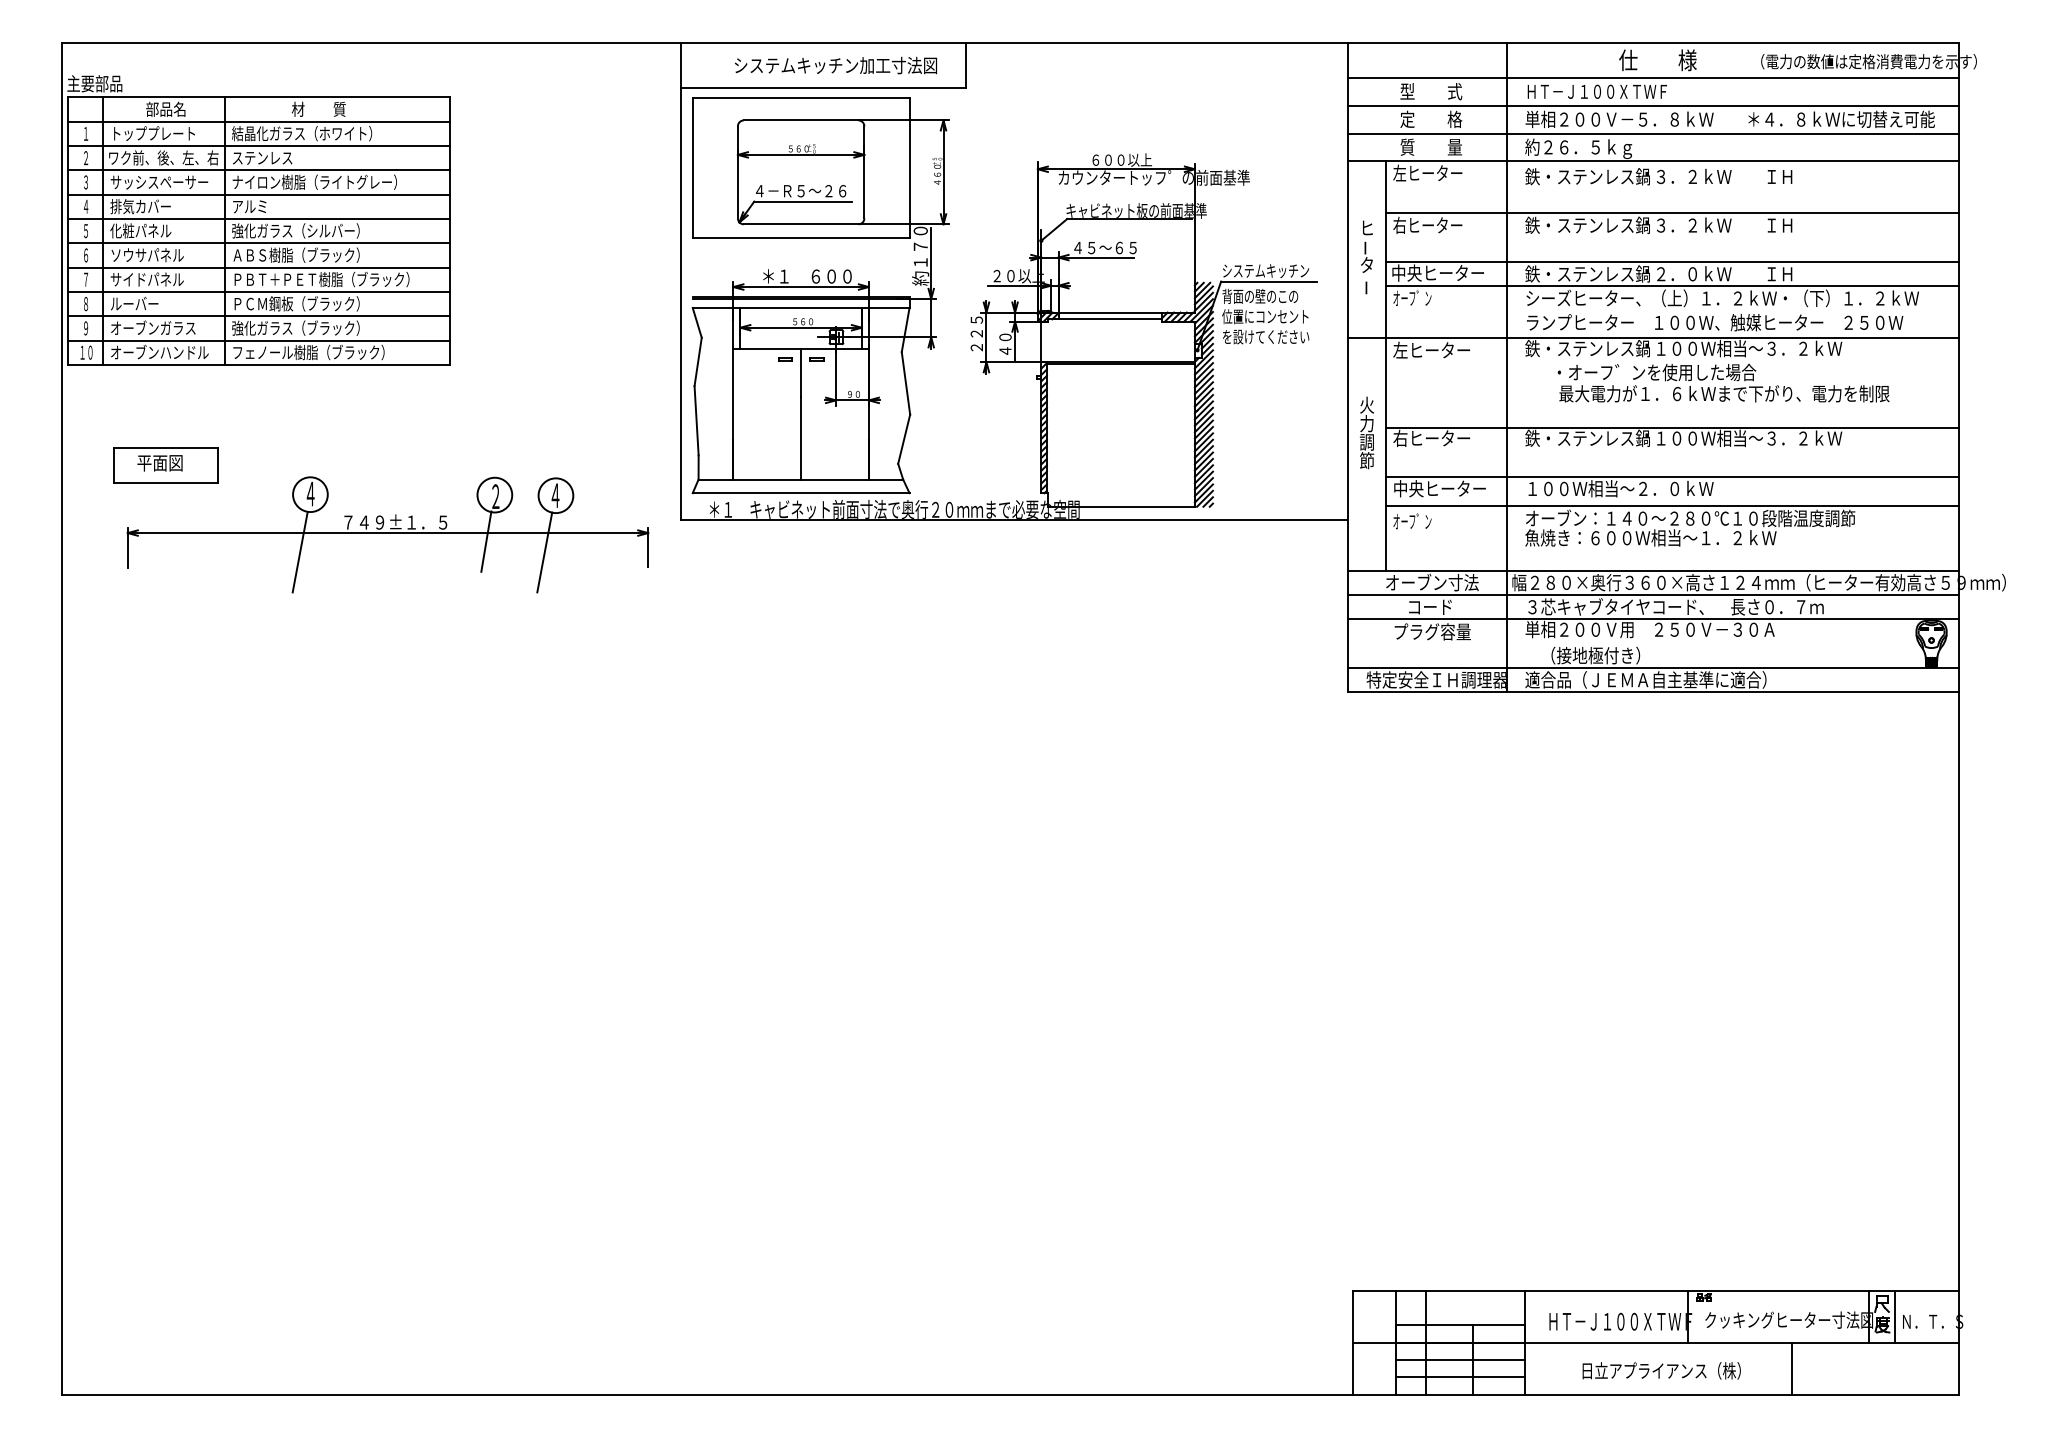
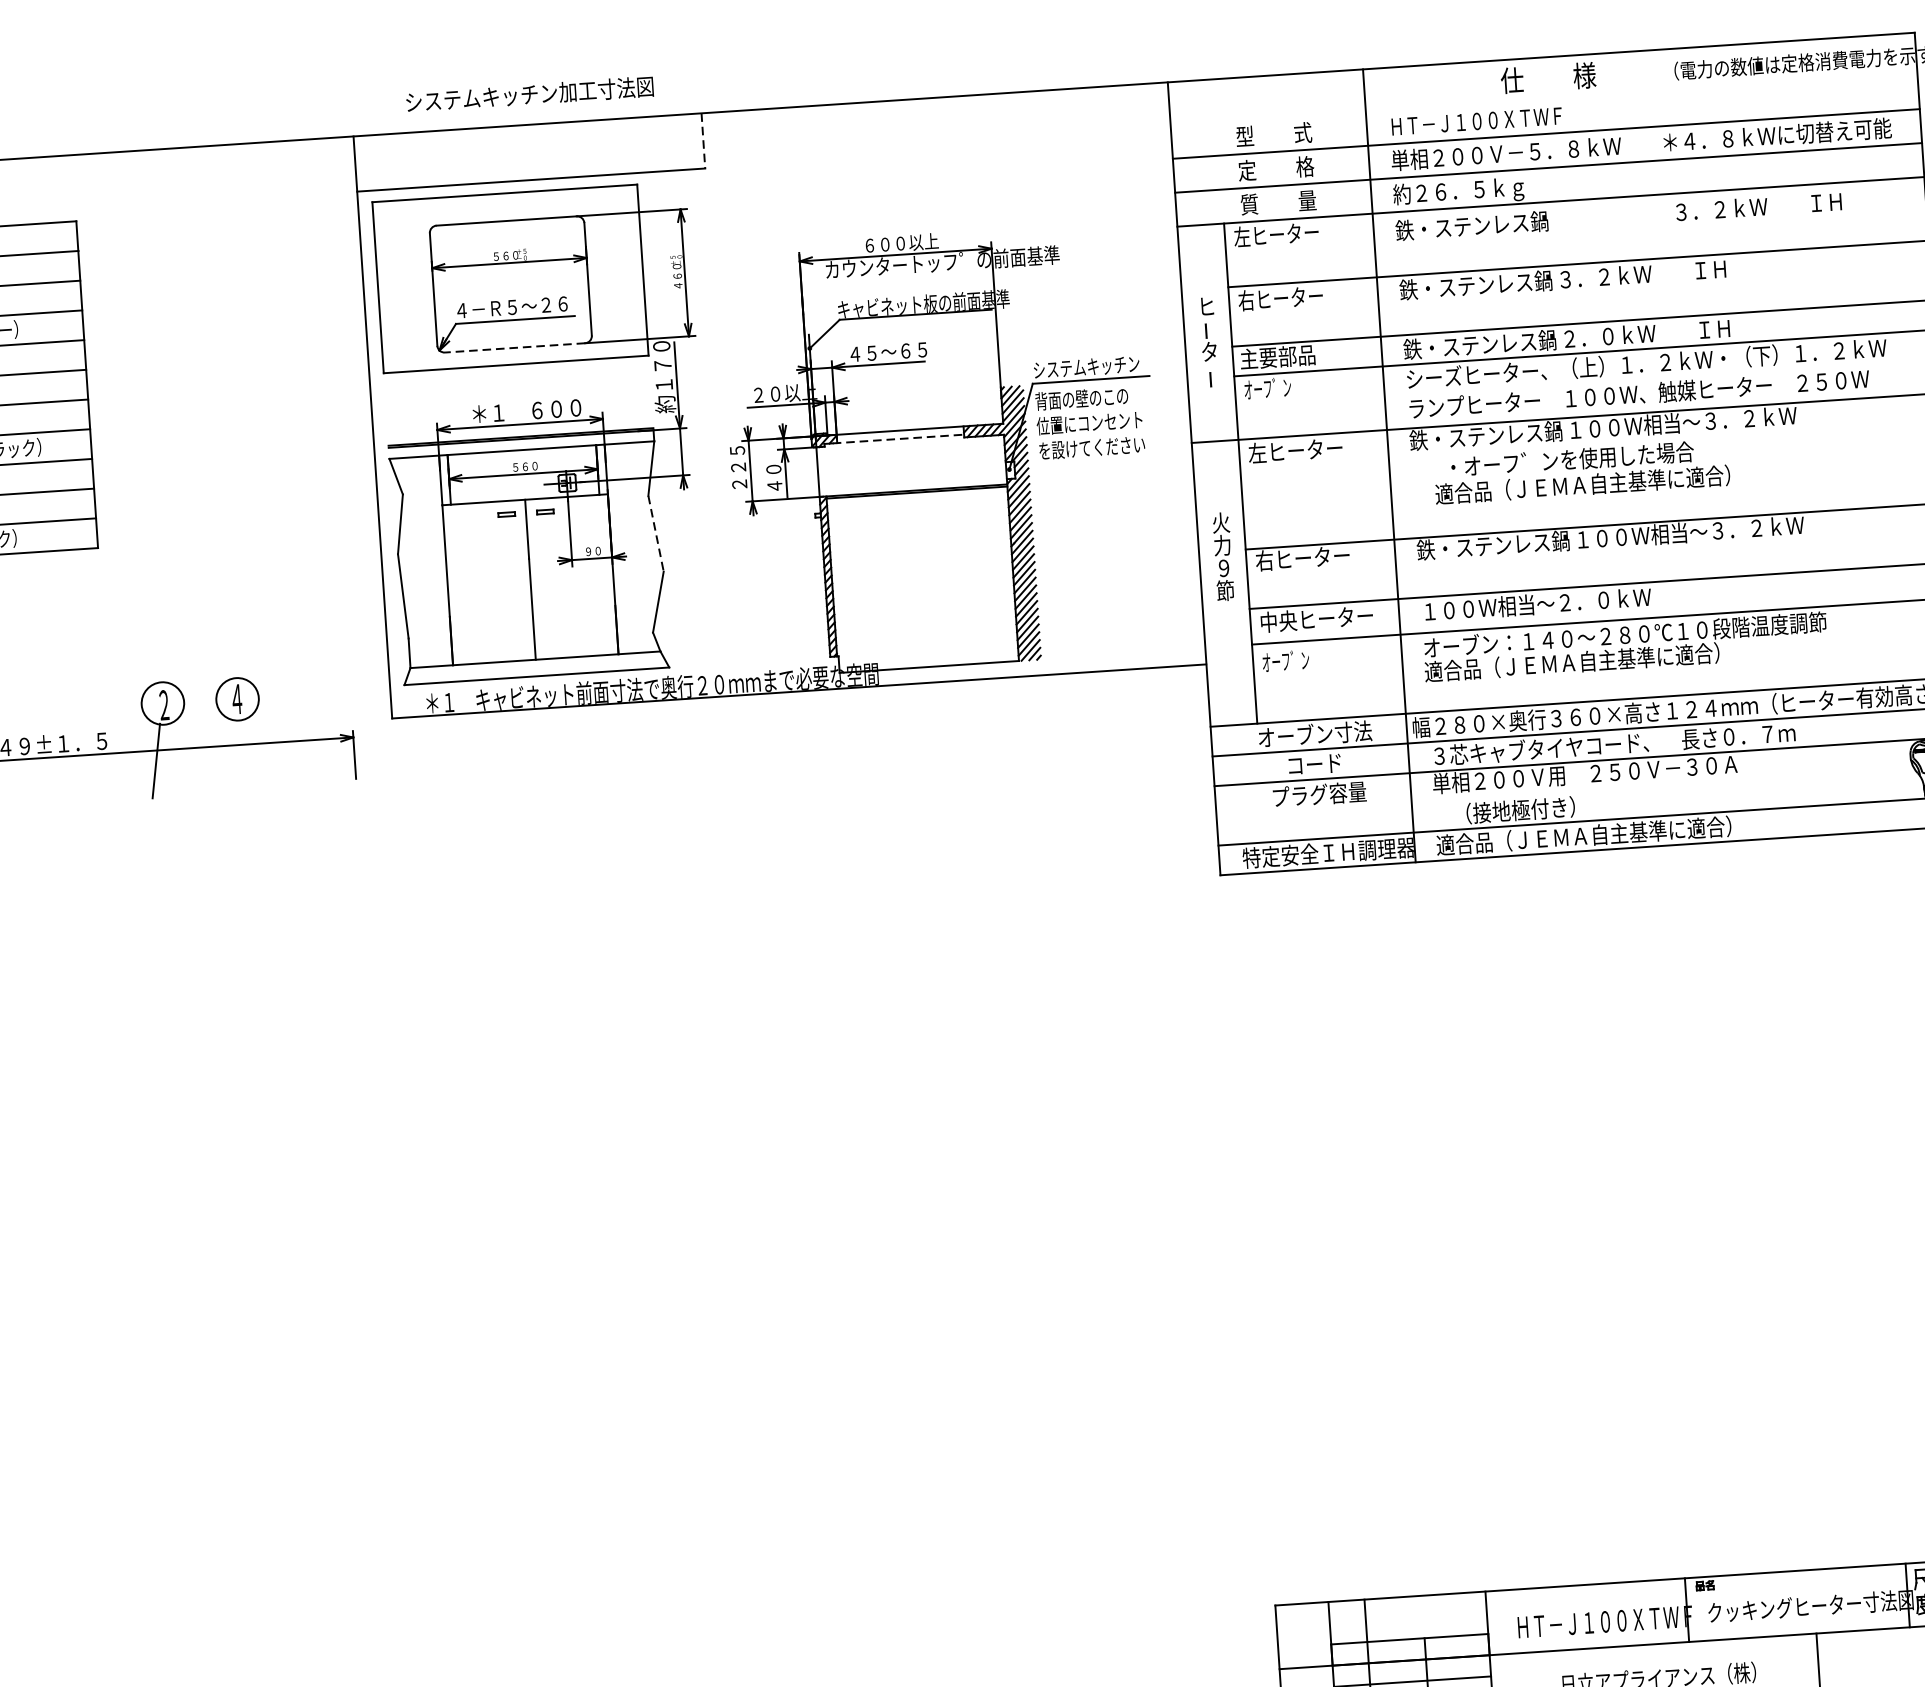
text: (835, 65) -> (529, 94), moved
line: (965, 65) -> (702, 140), solid -> dashed
line: (1653, 77) -> (1544, 99), removed
text: (1724, 176) -> (1758, 206), moved
line: (800, 224) -> (514, 348), solid -> dashed
text: (1437, 272) -> (1296, 355), 中央ヒーター -> 主要部品
line: (1108, 319) -> (898, 439), solid -> dashed
line: (905, 383) -> (655, 533), solid -> dashed
text: (1716, 393) -> (1646, 480), 最大電力が１．６ｋＷまで下がり、電力を制限 -> 適合品（ＪＥＭＡ自主基準に適合）
text: (1366, 442) -> (1223, 568), 調 -> ９
text: (1650, 537) -> (1577, 661), 魚焼き：６００Ｗ相当～１．２ｋＷ -> 適合品（ＪＥＭＡ自主基準に適合）
line: (544, 552) -> (228, 769), removed

